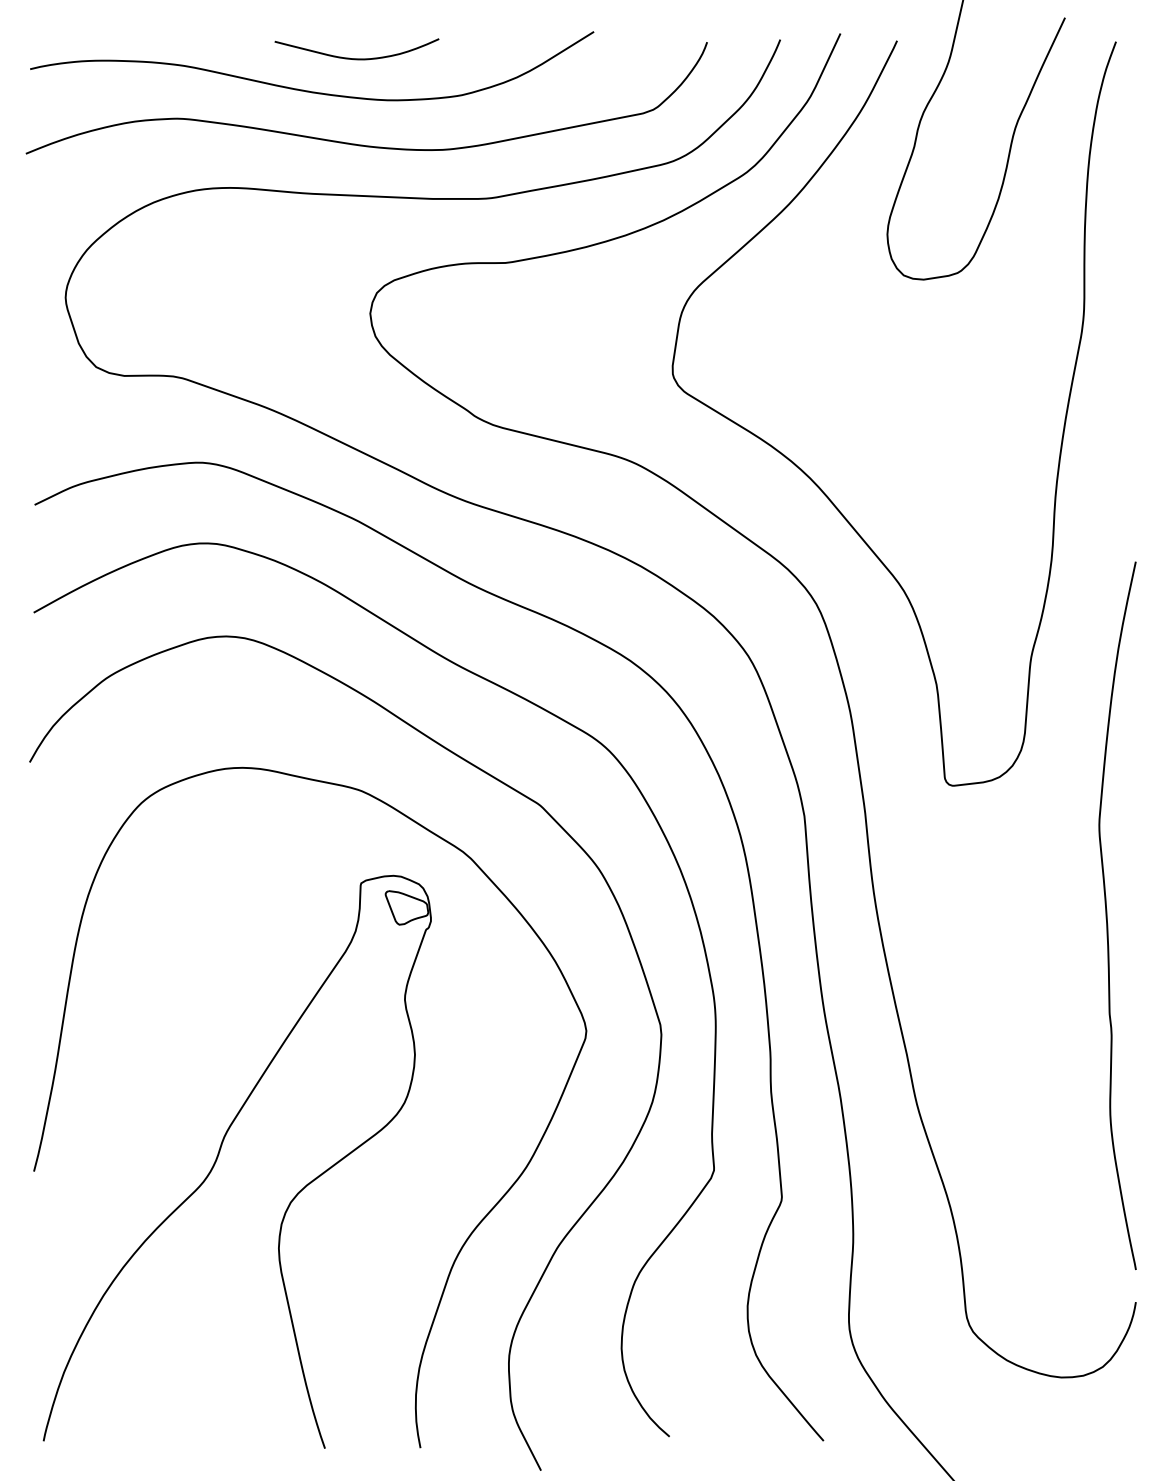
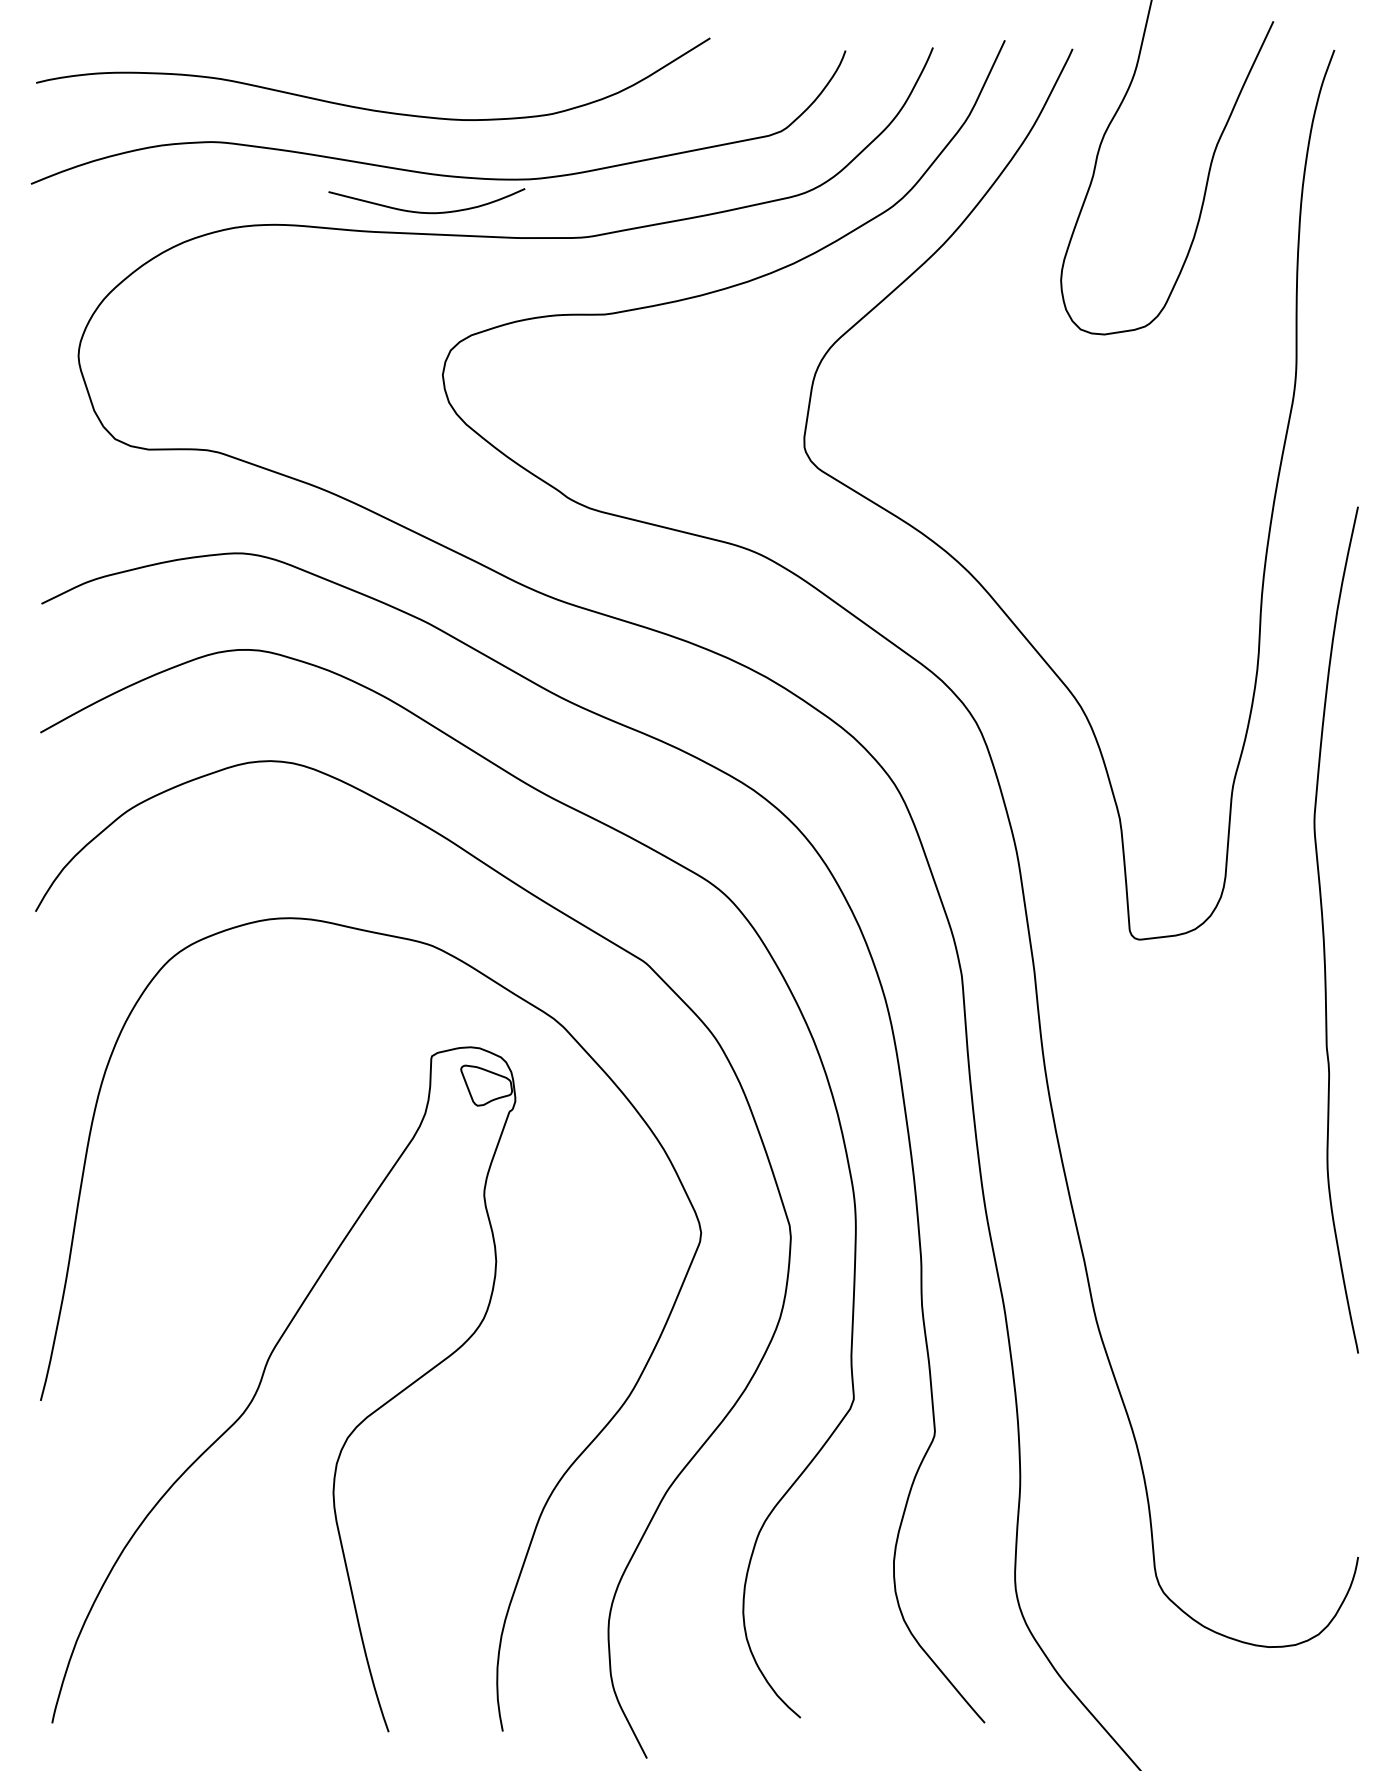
curve: (356, 58) -> (426, 212), moved
curve: (1107, 916) -> (1324, 930), moved

